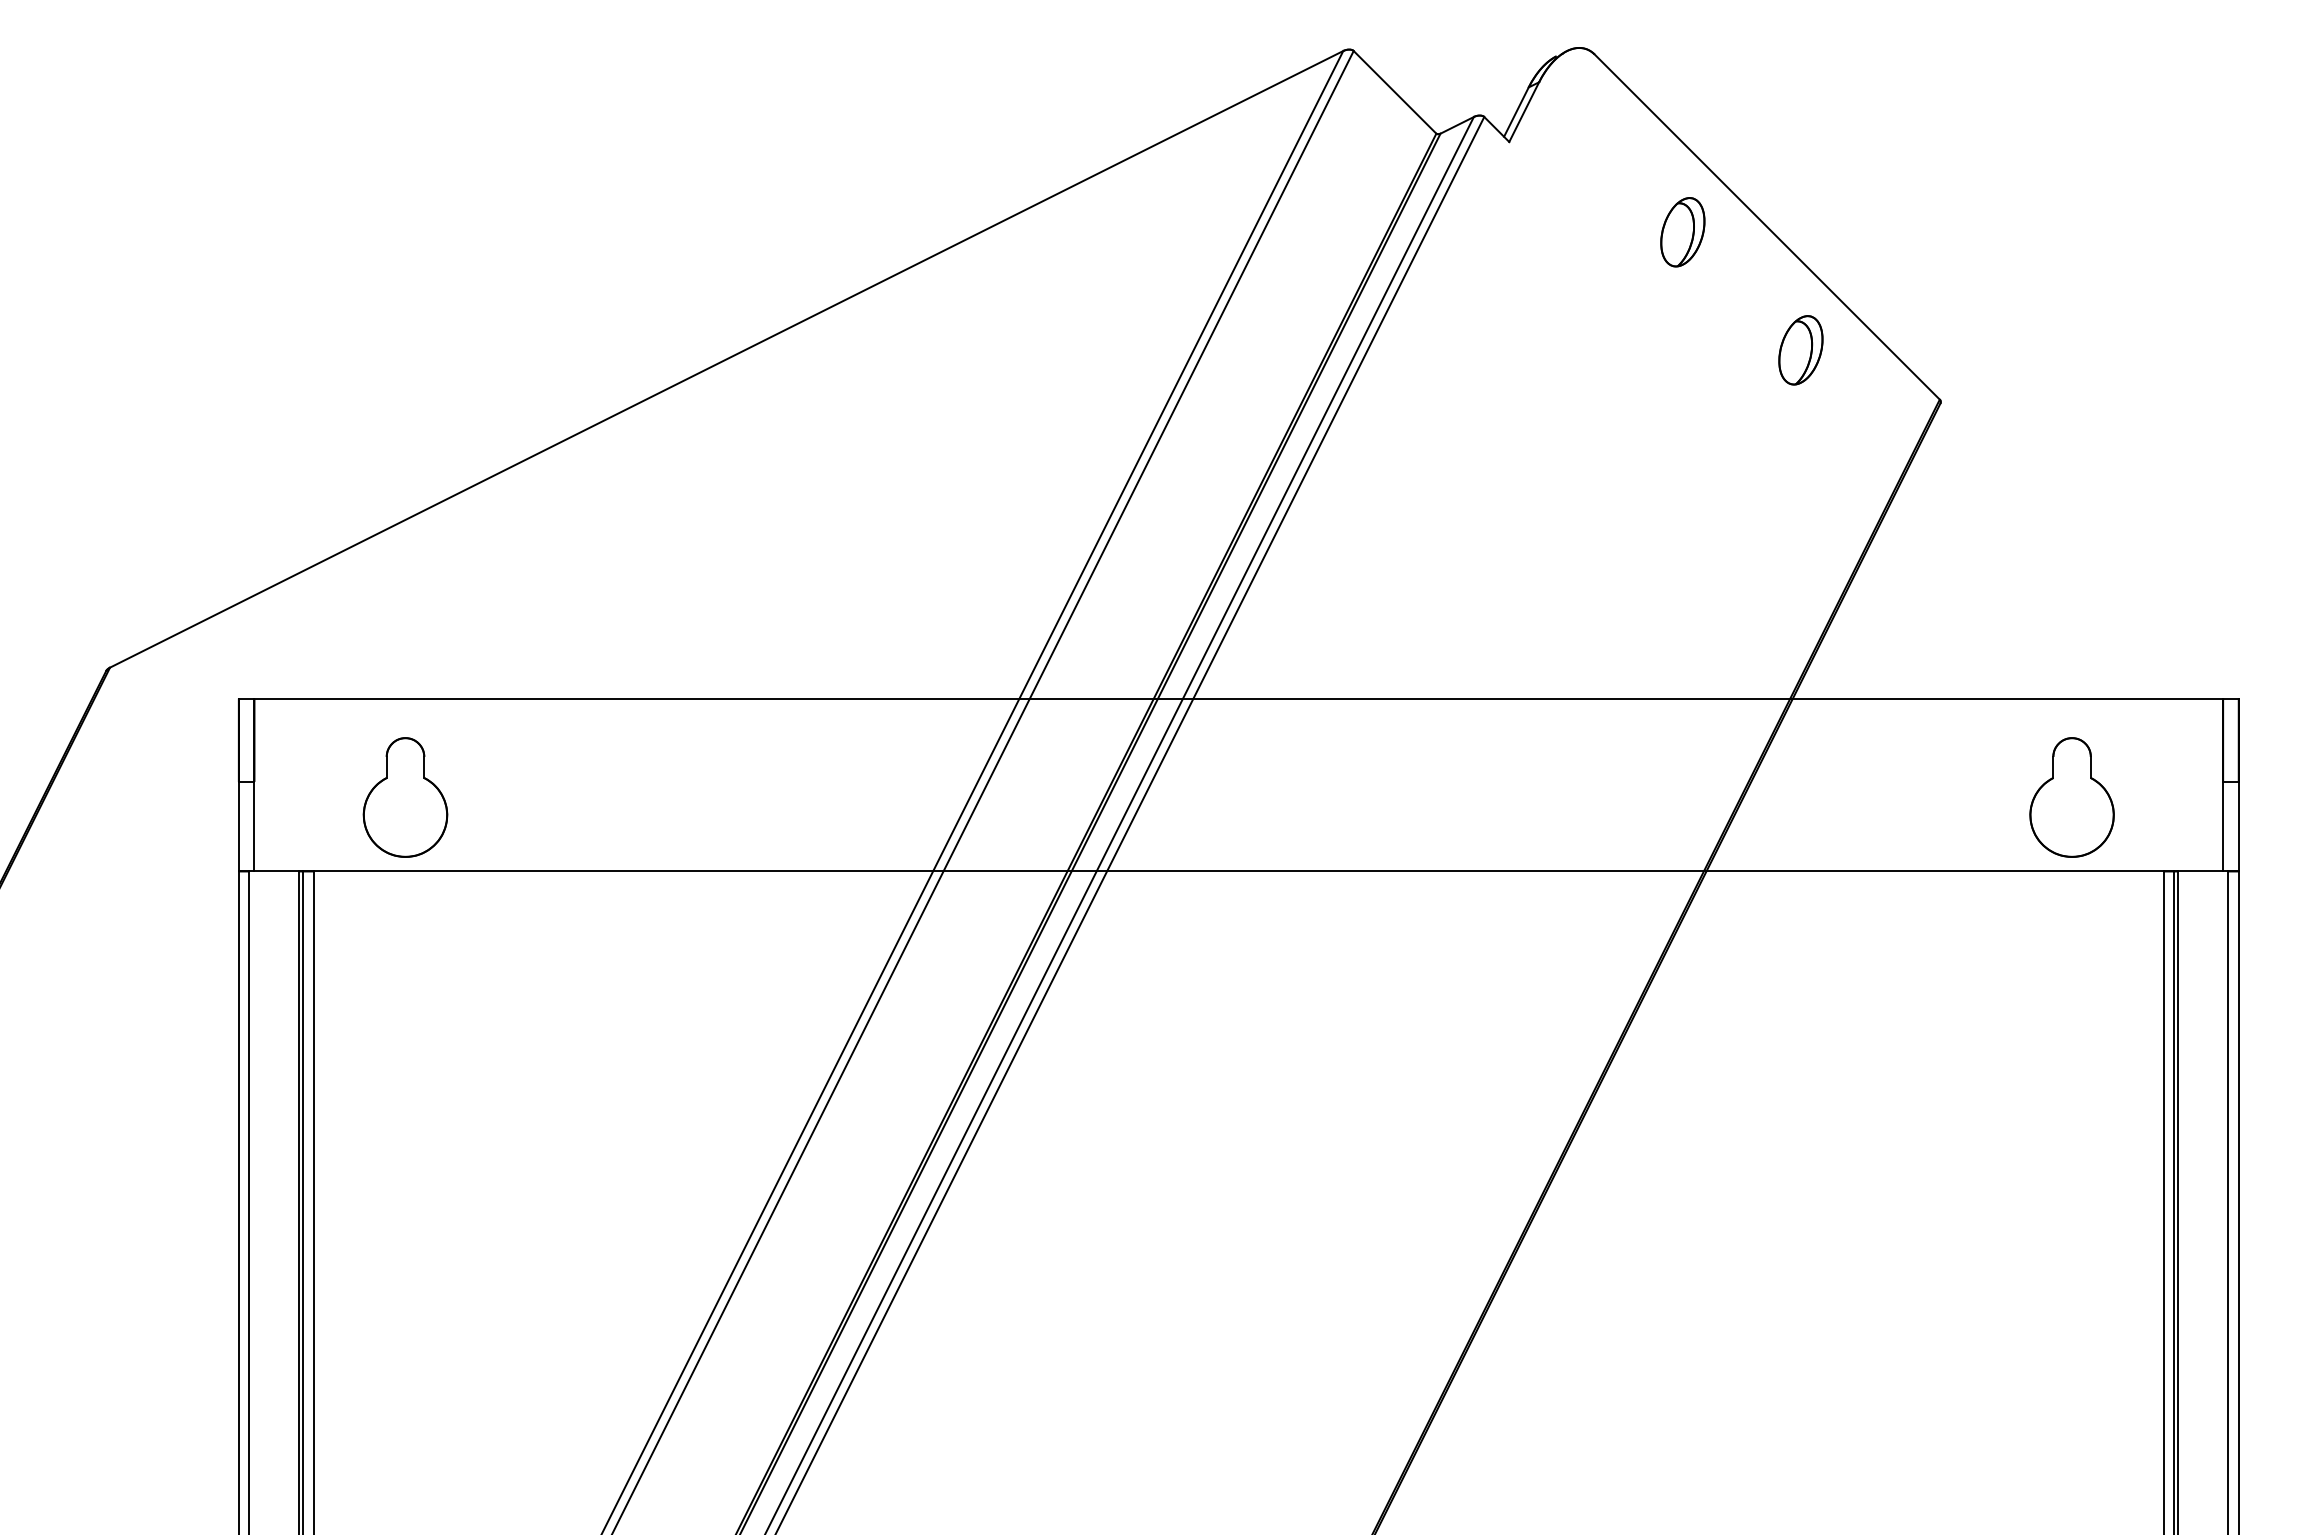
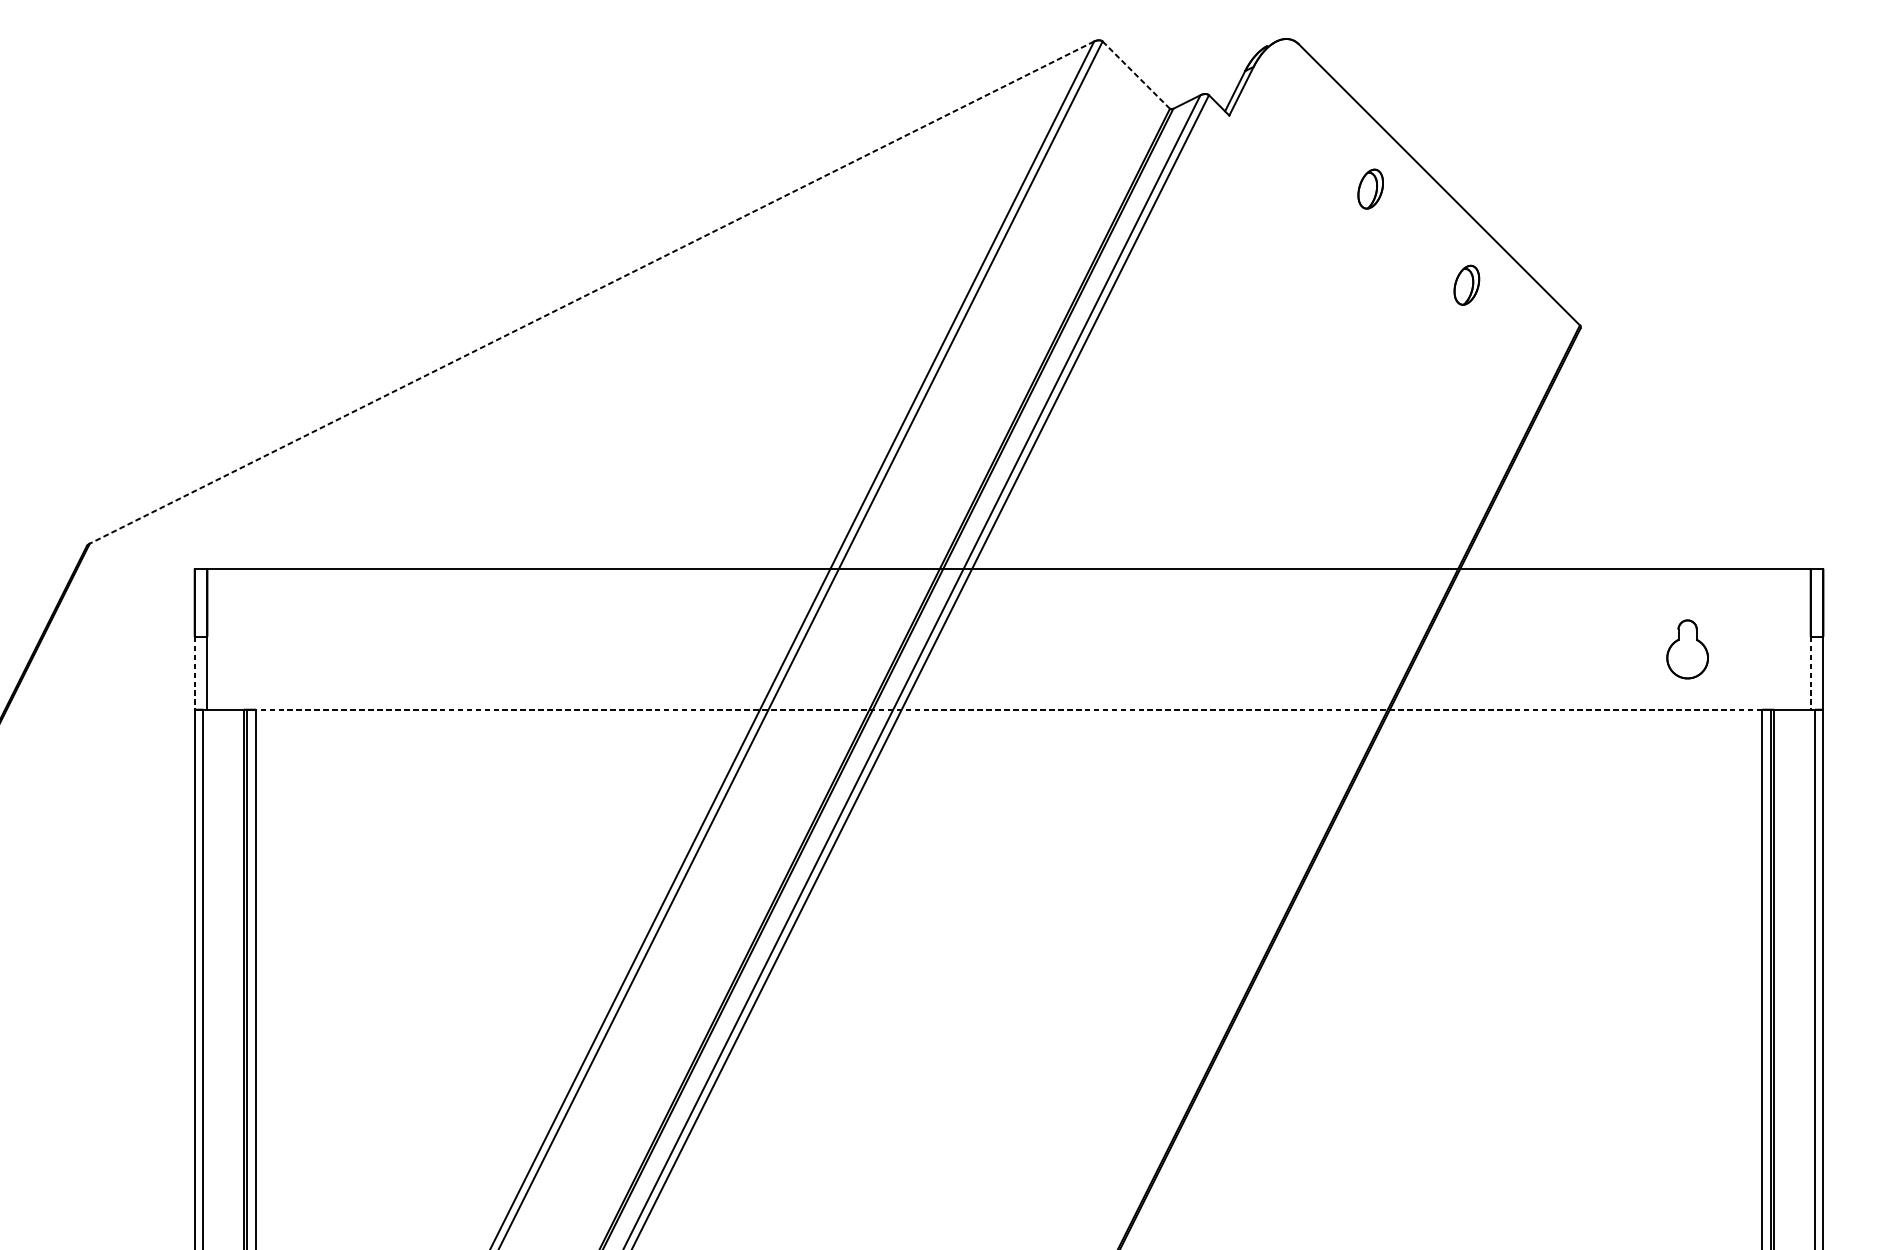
line: (1395, 92) -> (1136, 75), solid -> dashed
part: (1682, 232) -> (1370, 189), size x0.7
part: (1800, 350) -> (1466, 285), size x0.7
line: (726, 359) -> (591, 292), solid -> dashed
part: (405, 797) -> (330, 649), removed
part: (2071, 797) -> (1687, 649), size x0.6
line: (238, 826) -> (194, 673), solid -> dashed
line: (2223, 826) -> (1811, 673), solid -> dashed
line: (1238, 871) -> (1008, 709), solid -> dashed

